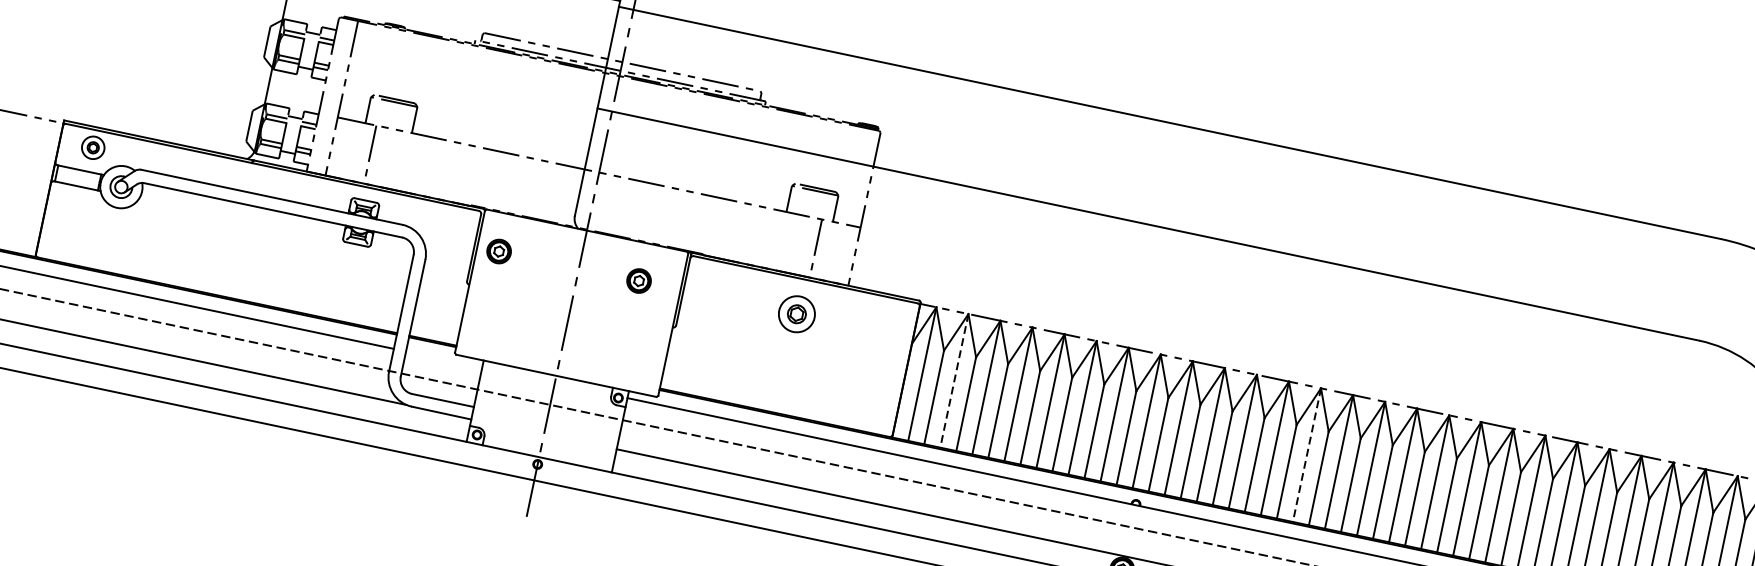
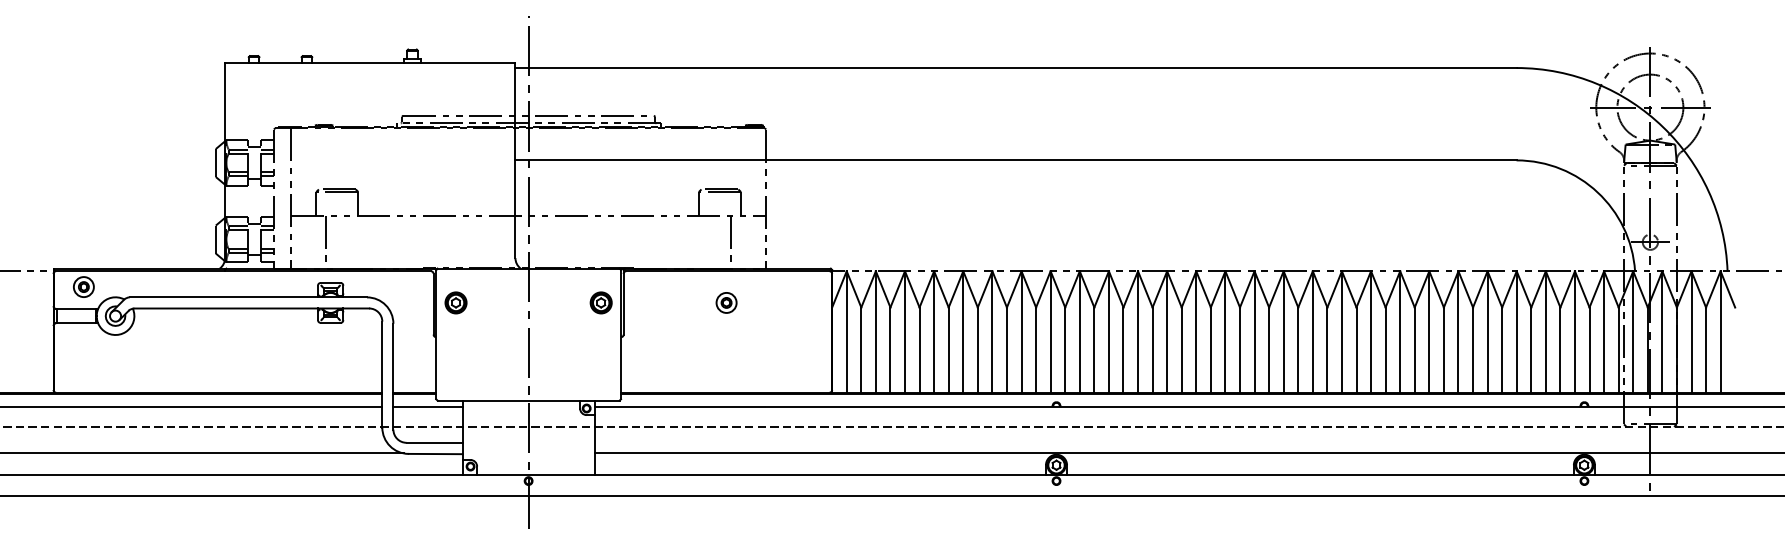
part: (638, 280) -> (600, 302), moved
part: (796, 313) -> (726, 302), size x0.62
line: (443, 358) -> (427, 406), added
line: (954, 380) -> (875, 331), dashed -> solid
line: (1307, 454) -> (1196, 331), dashed -> solid

